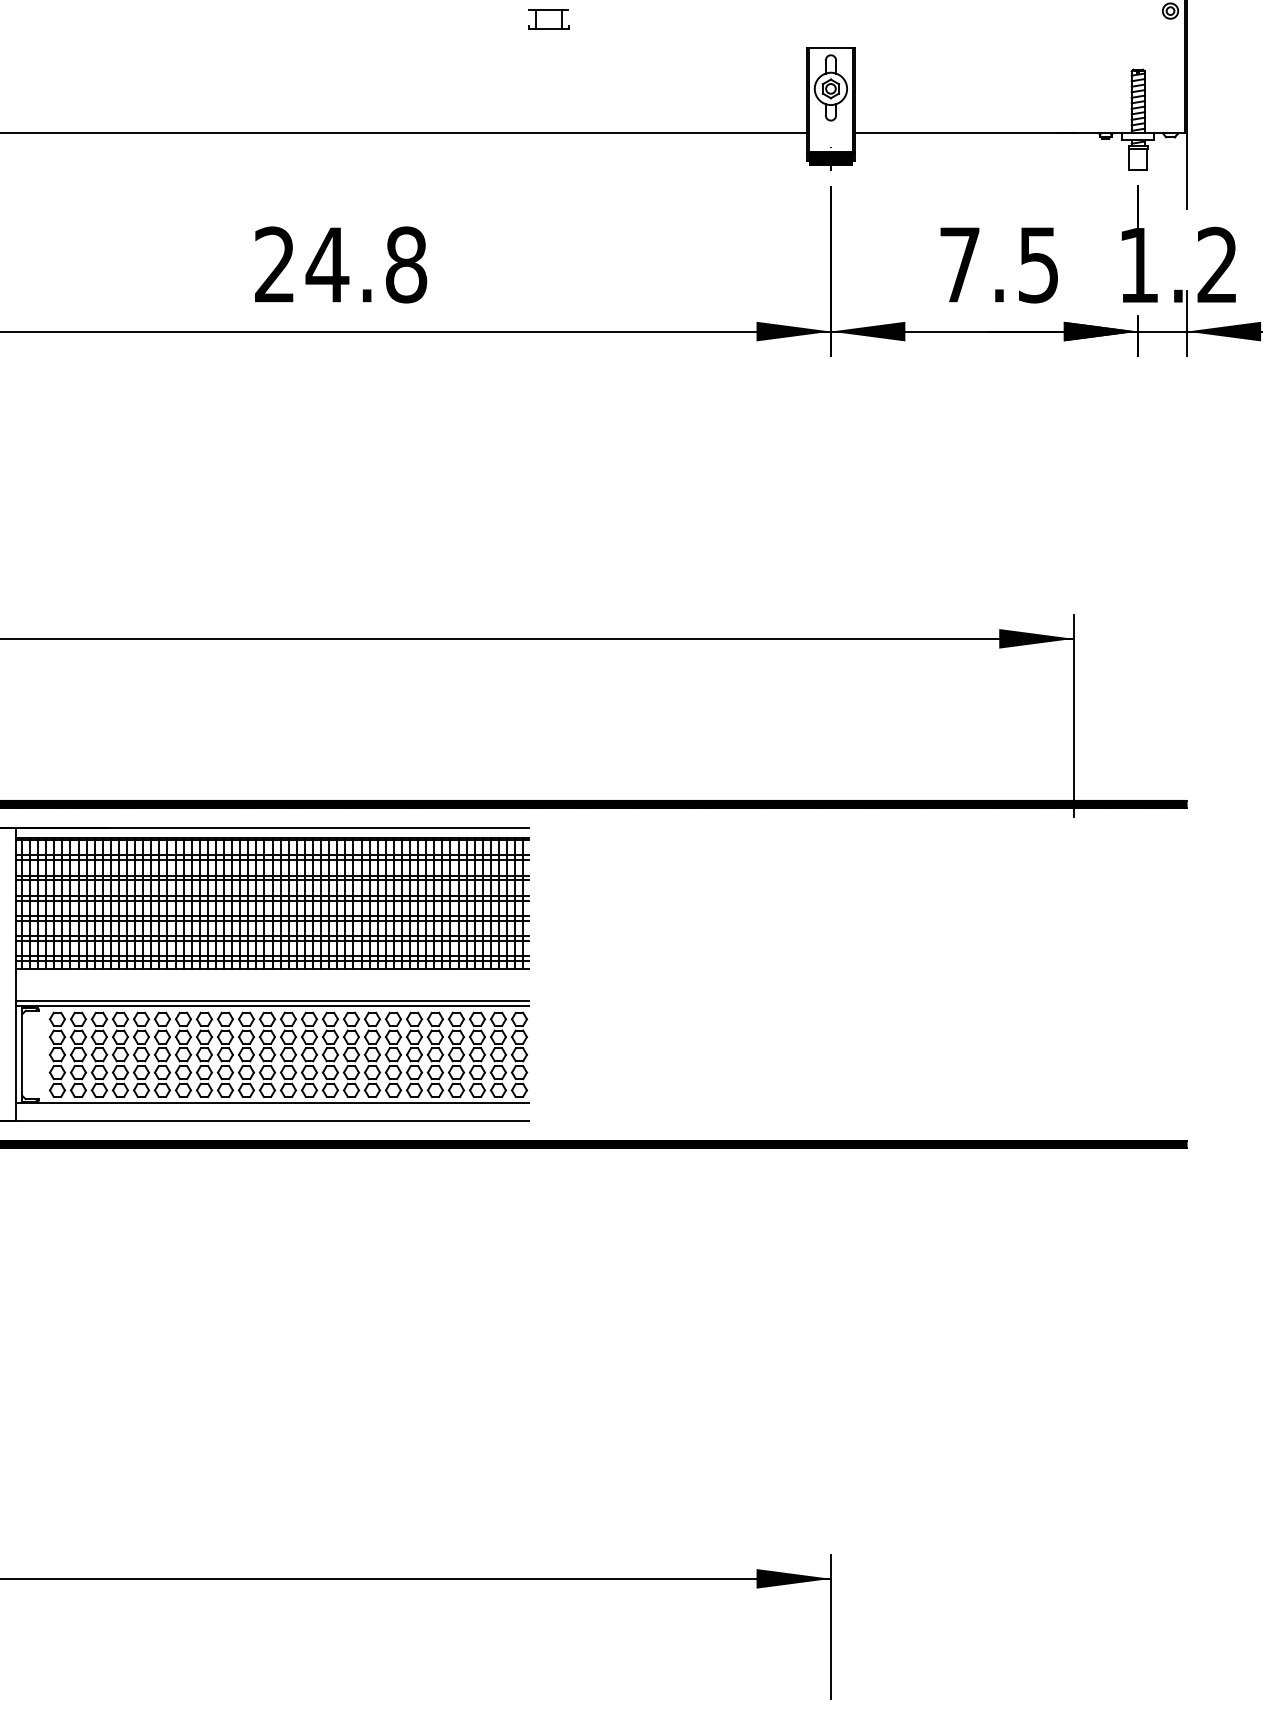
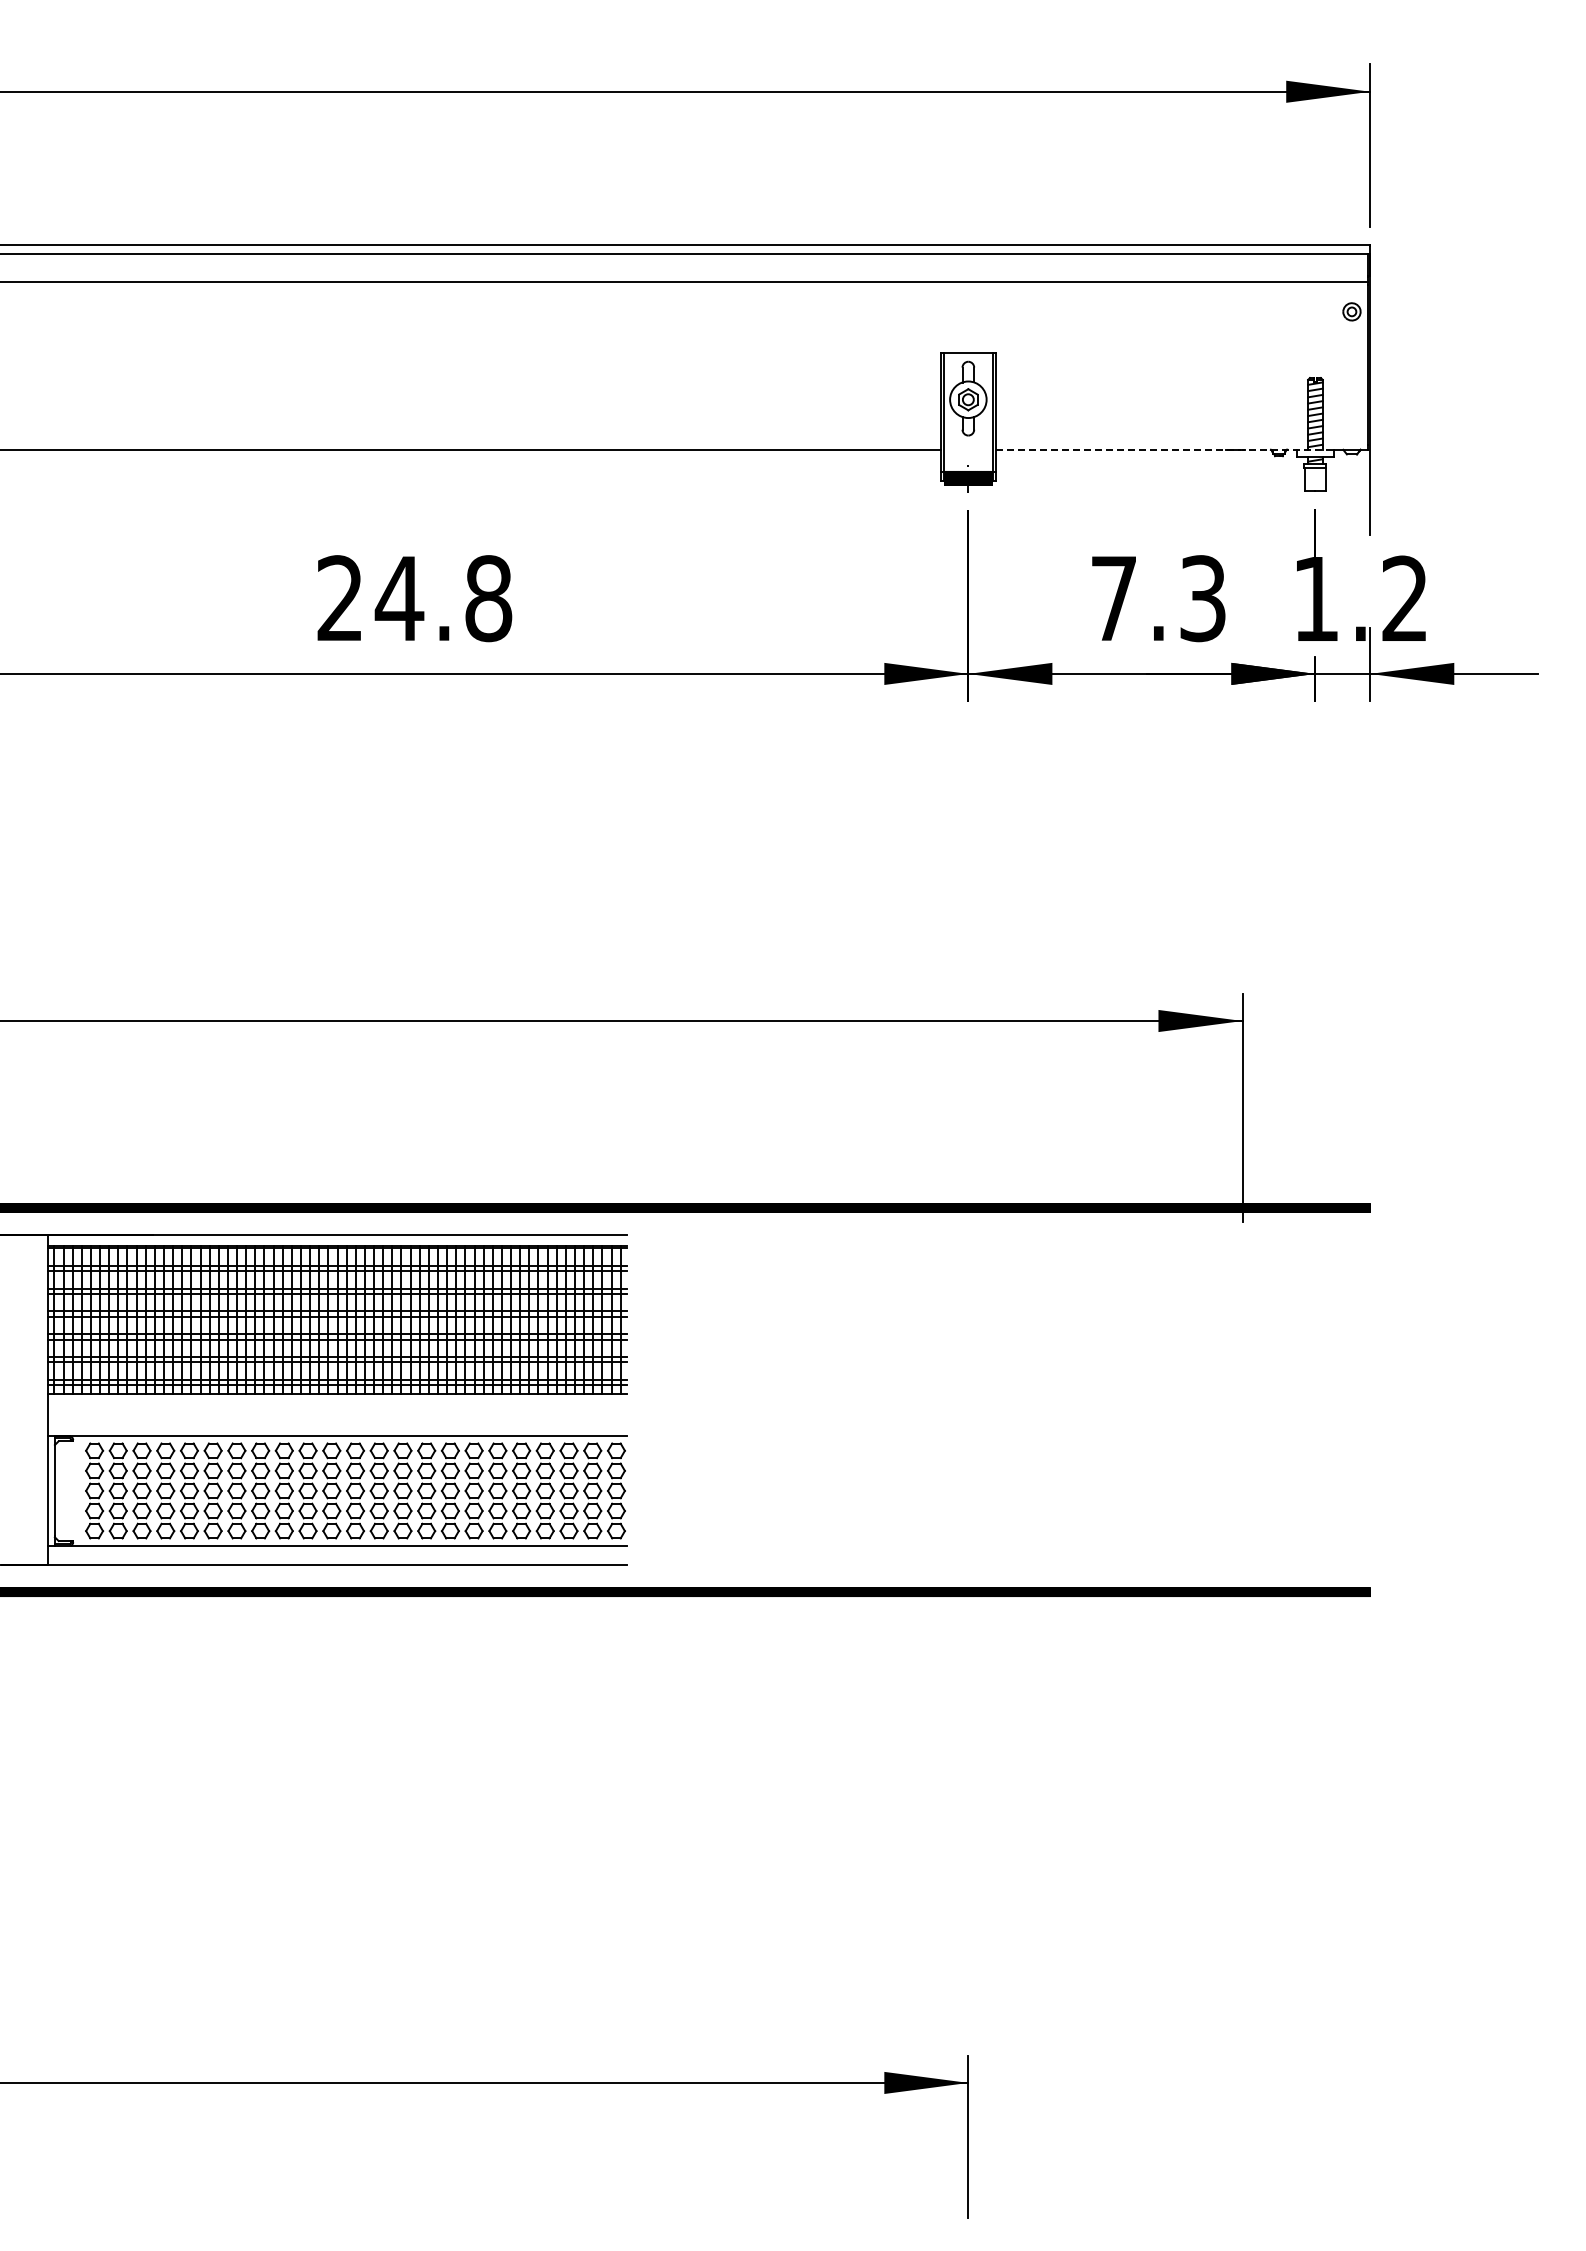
part: (548, 18) -> (649, 320), removed
line: (1004, 132) -> (1164, 449), solid -> dashed
text: (1038, 264) -> (1202, 598), 7.5 -> 7.3
line: (271, 1001) -> (336, 1430), removed

